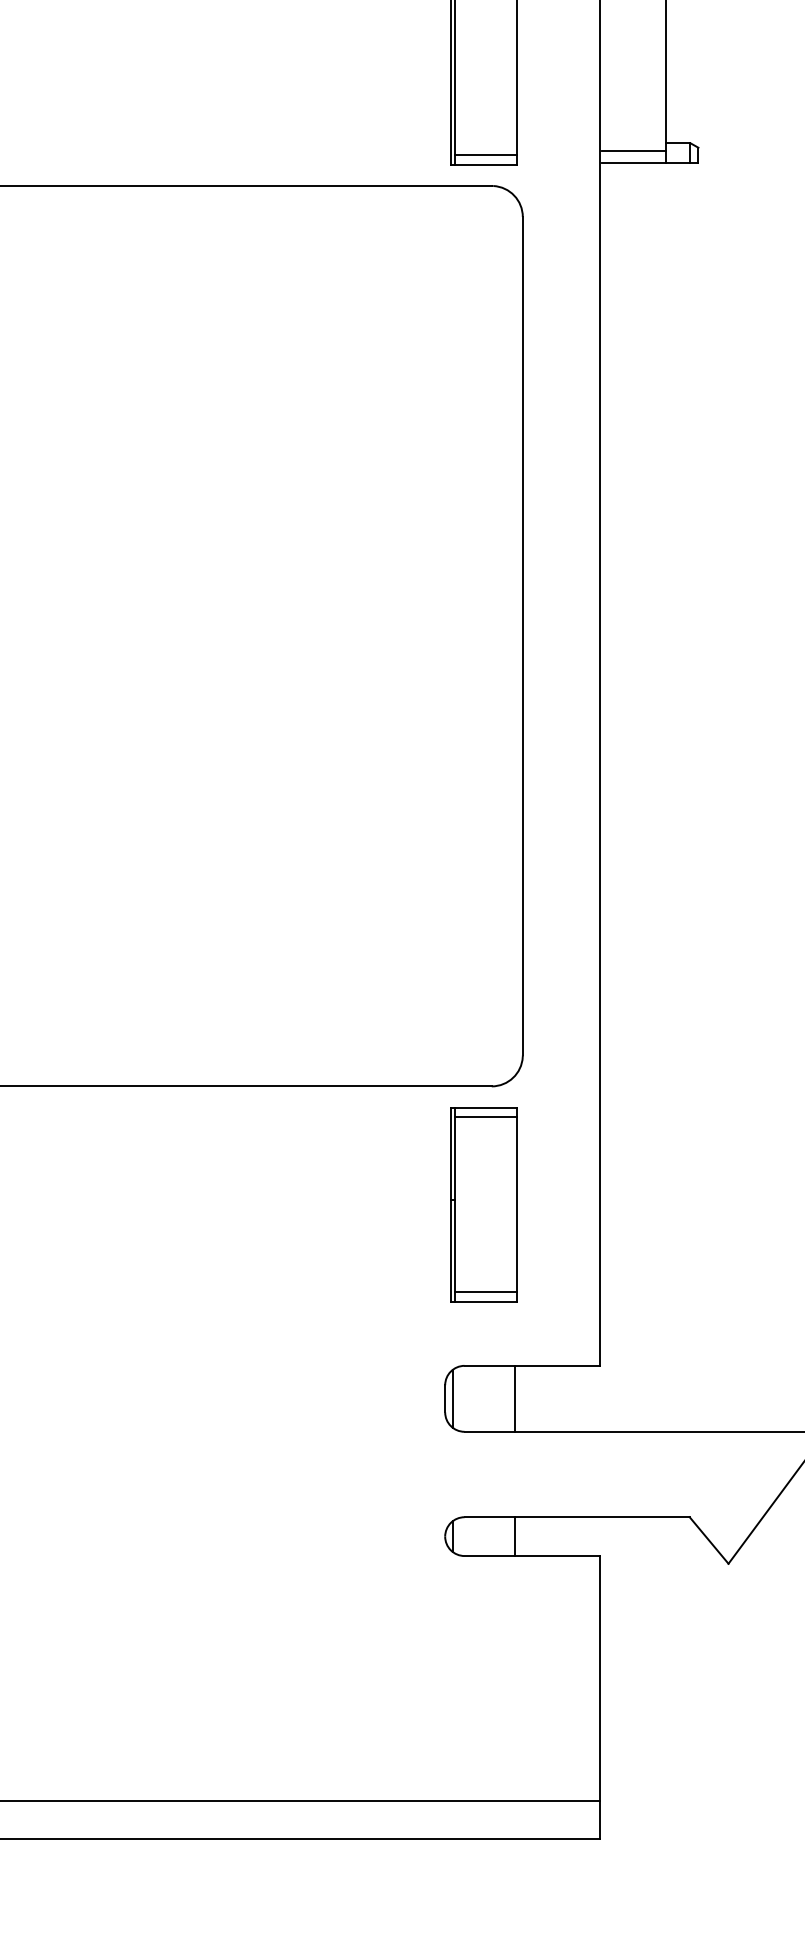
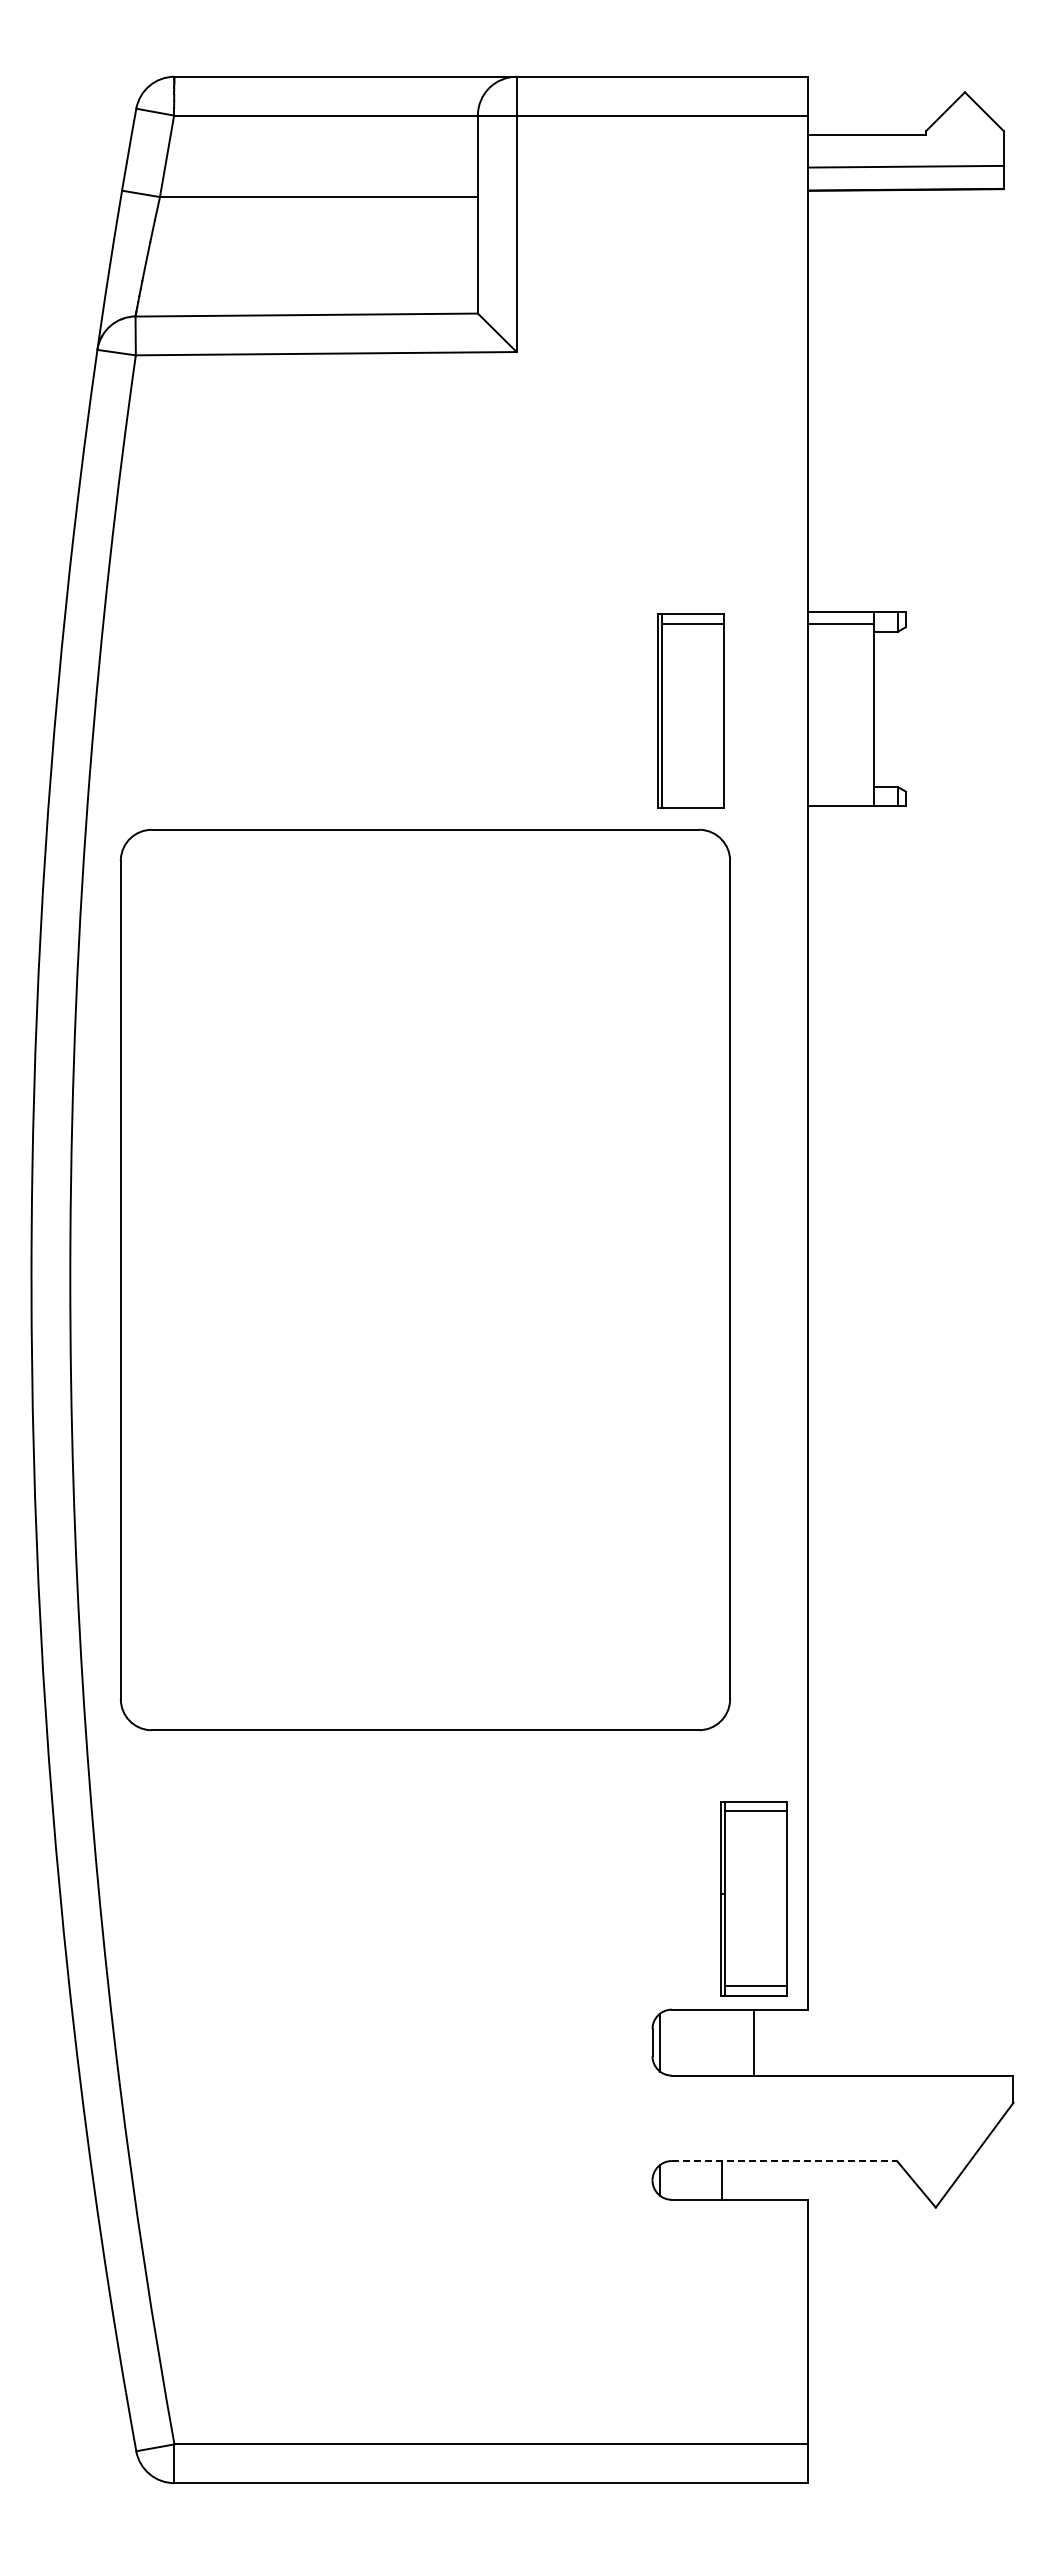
line: (634, 150) -> (841, 794), removed
line: (486, 154) -> (693, 798), removed
part: (483, 1204) -> (753, 1898), moved
line: (515, 1398) -> (754, 2042), moved
line: (577, 1517) -> (784, 2161), solid -> dashed

